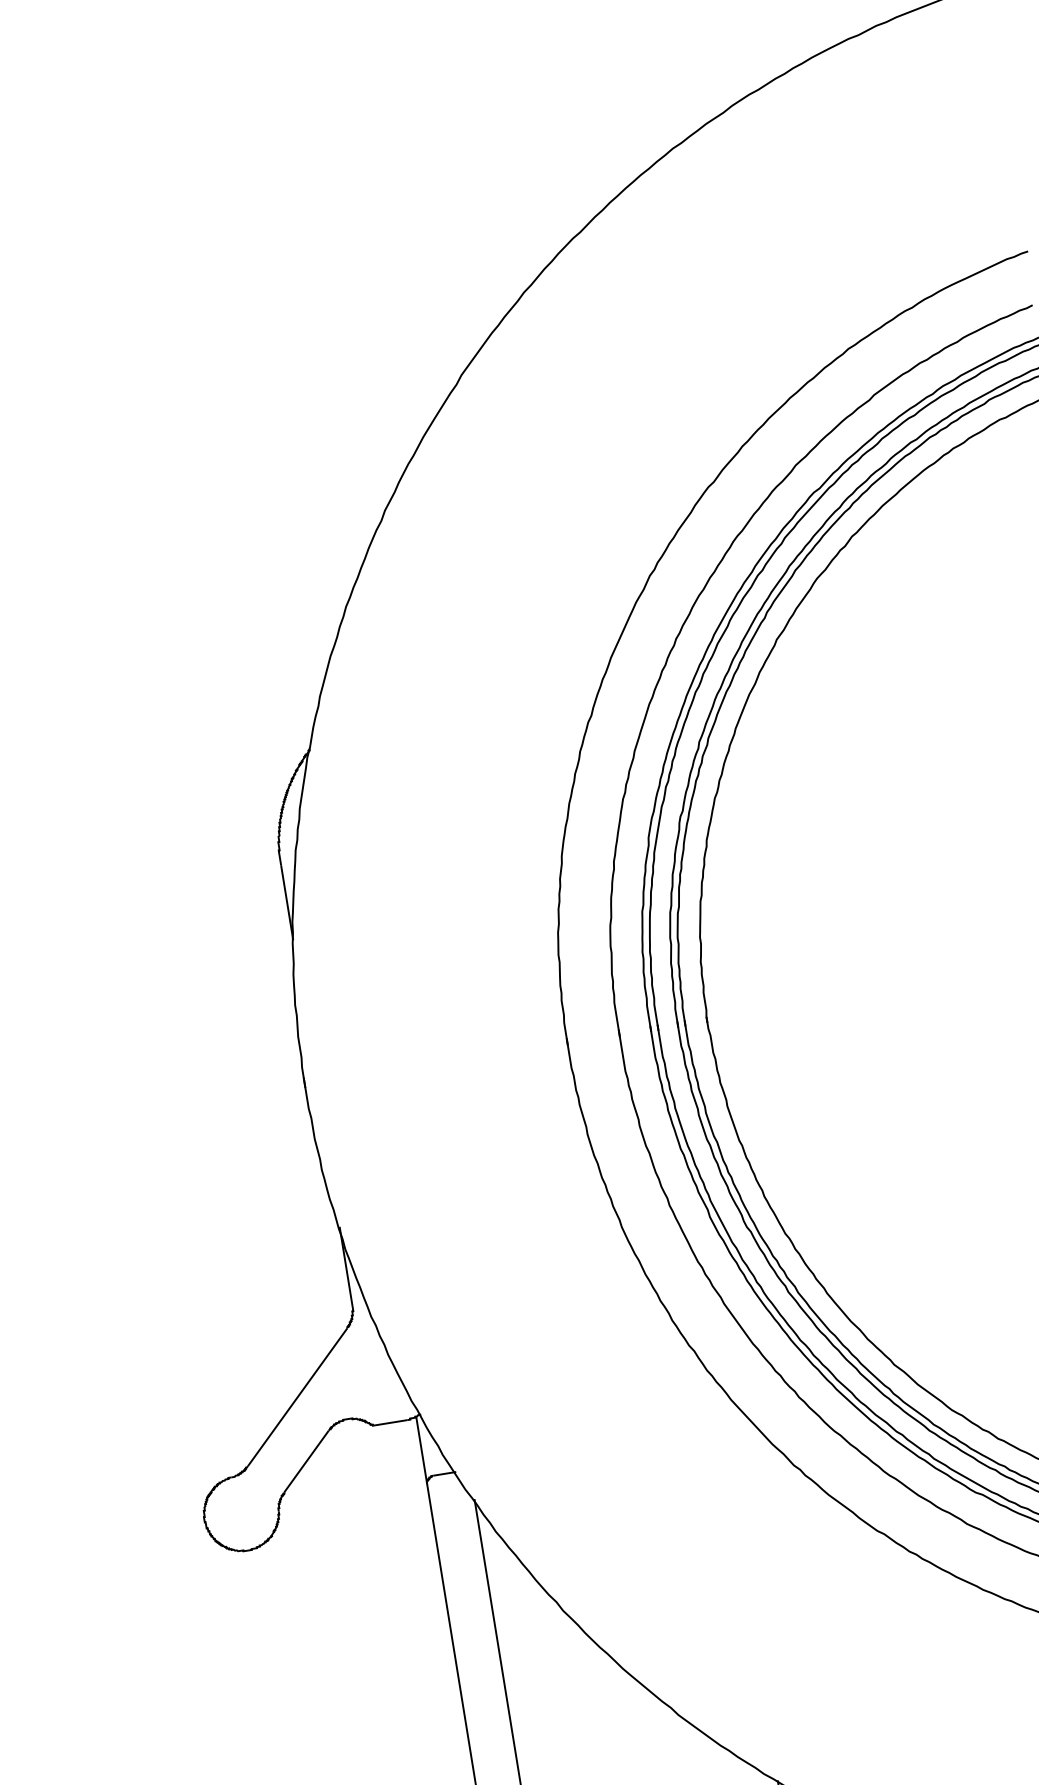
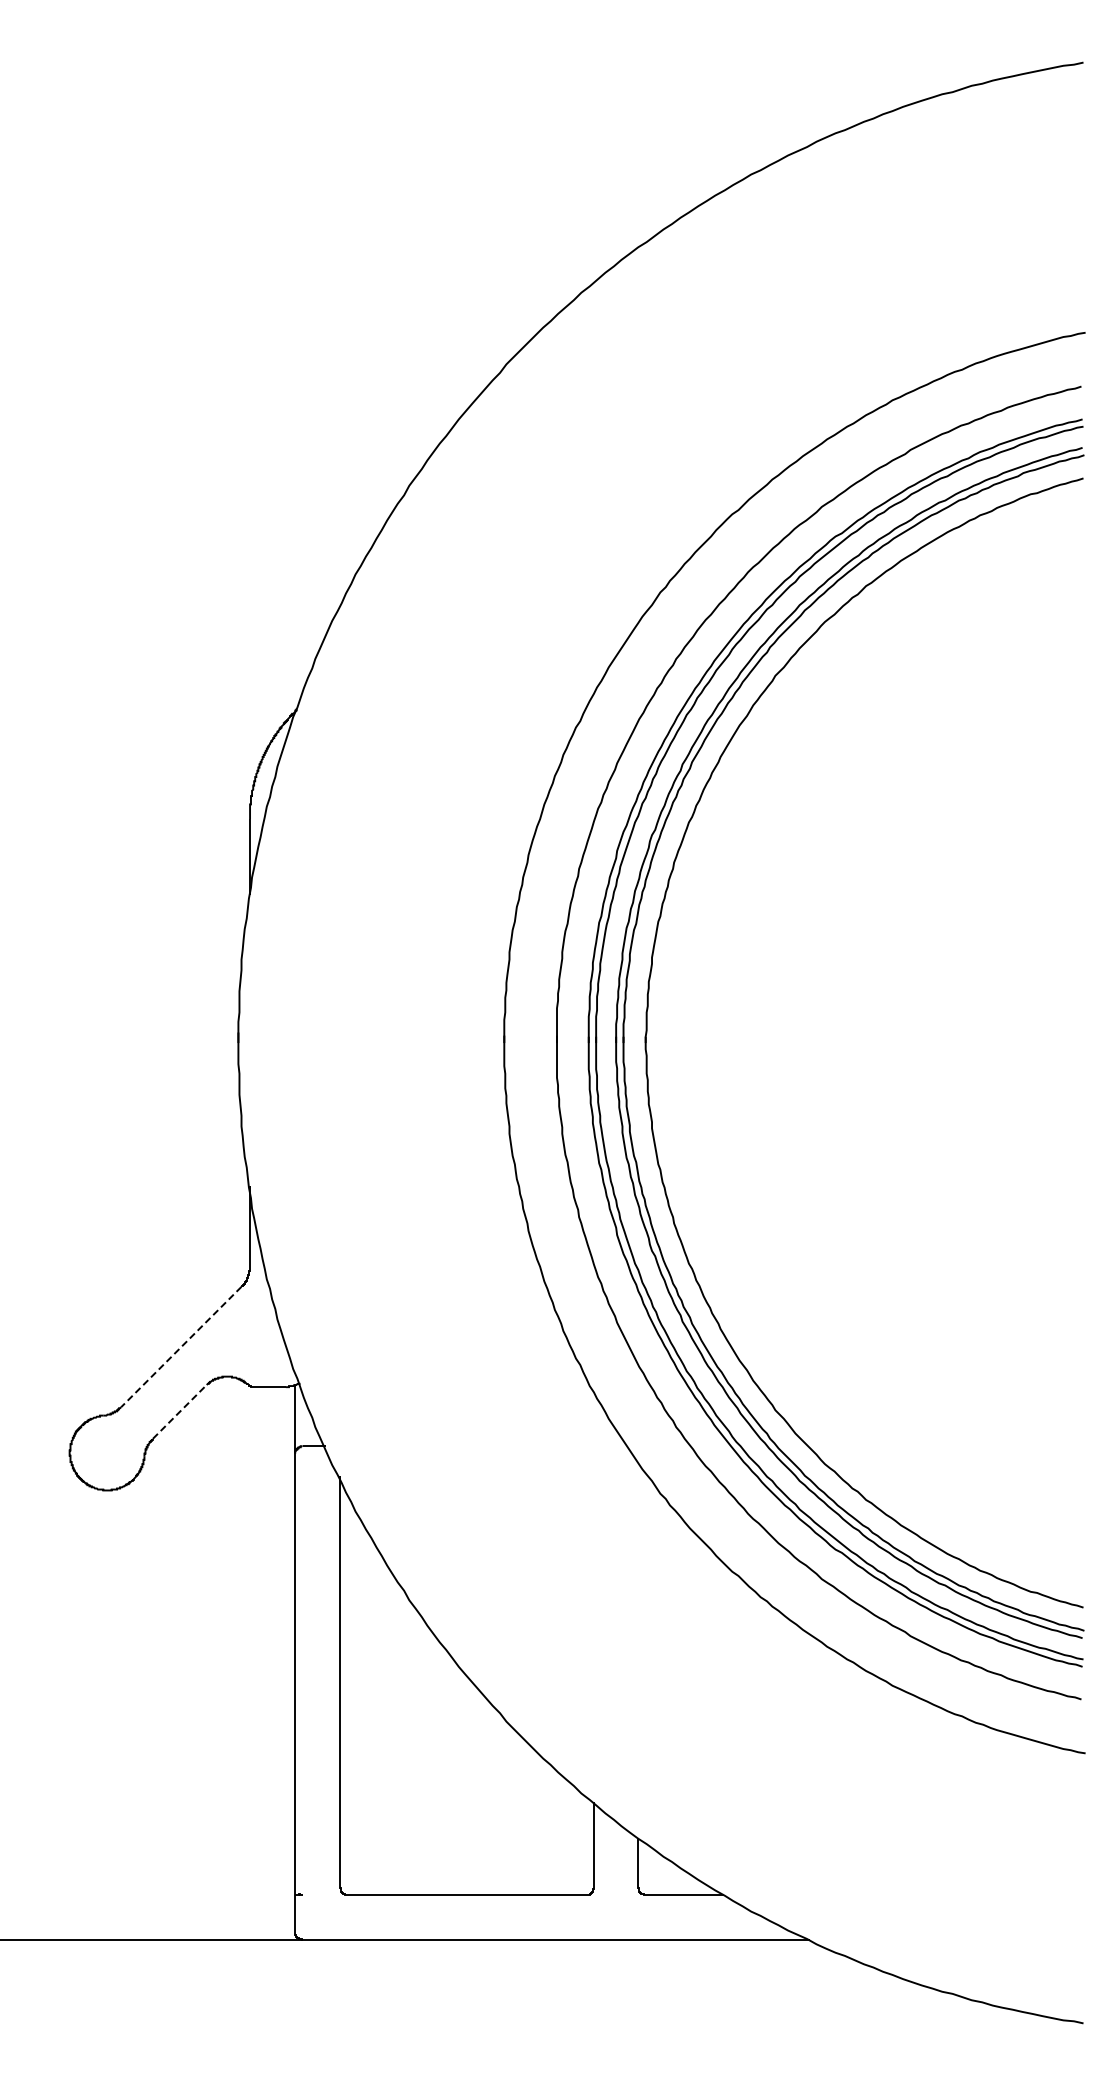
line: (297, 1397) -> (181, 1347), solid -> dashed
line: (307, 1461) -> (180, 1411), solid -> dashed

